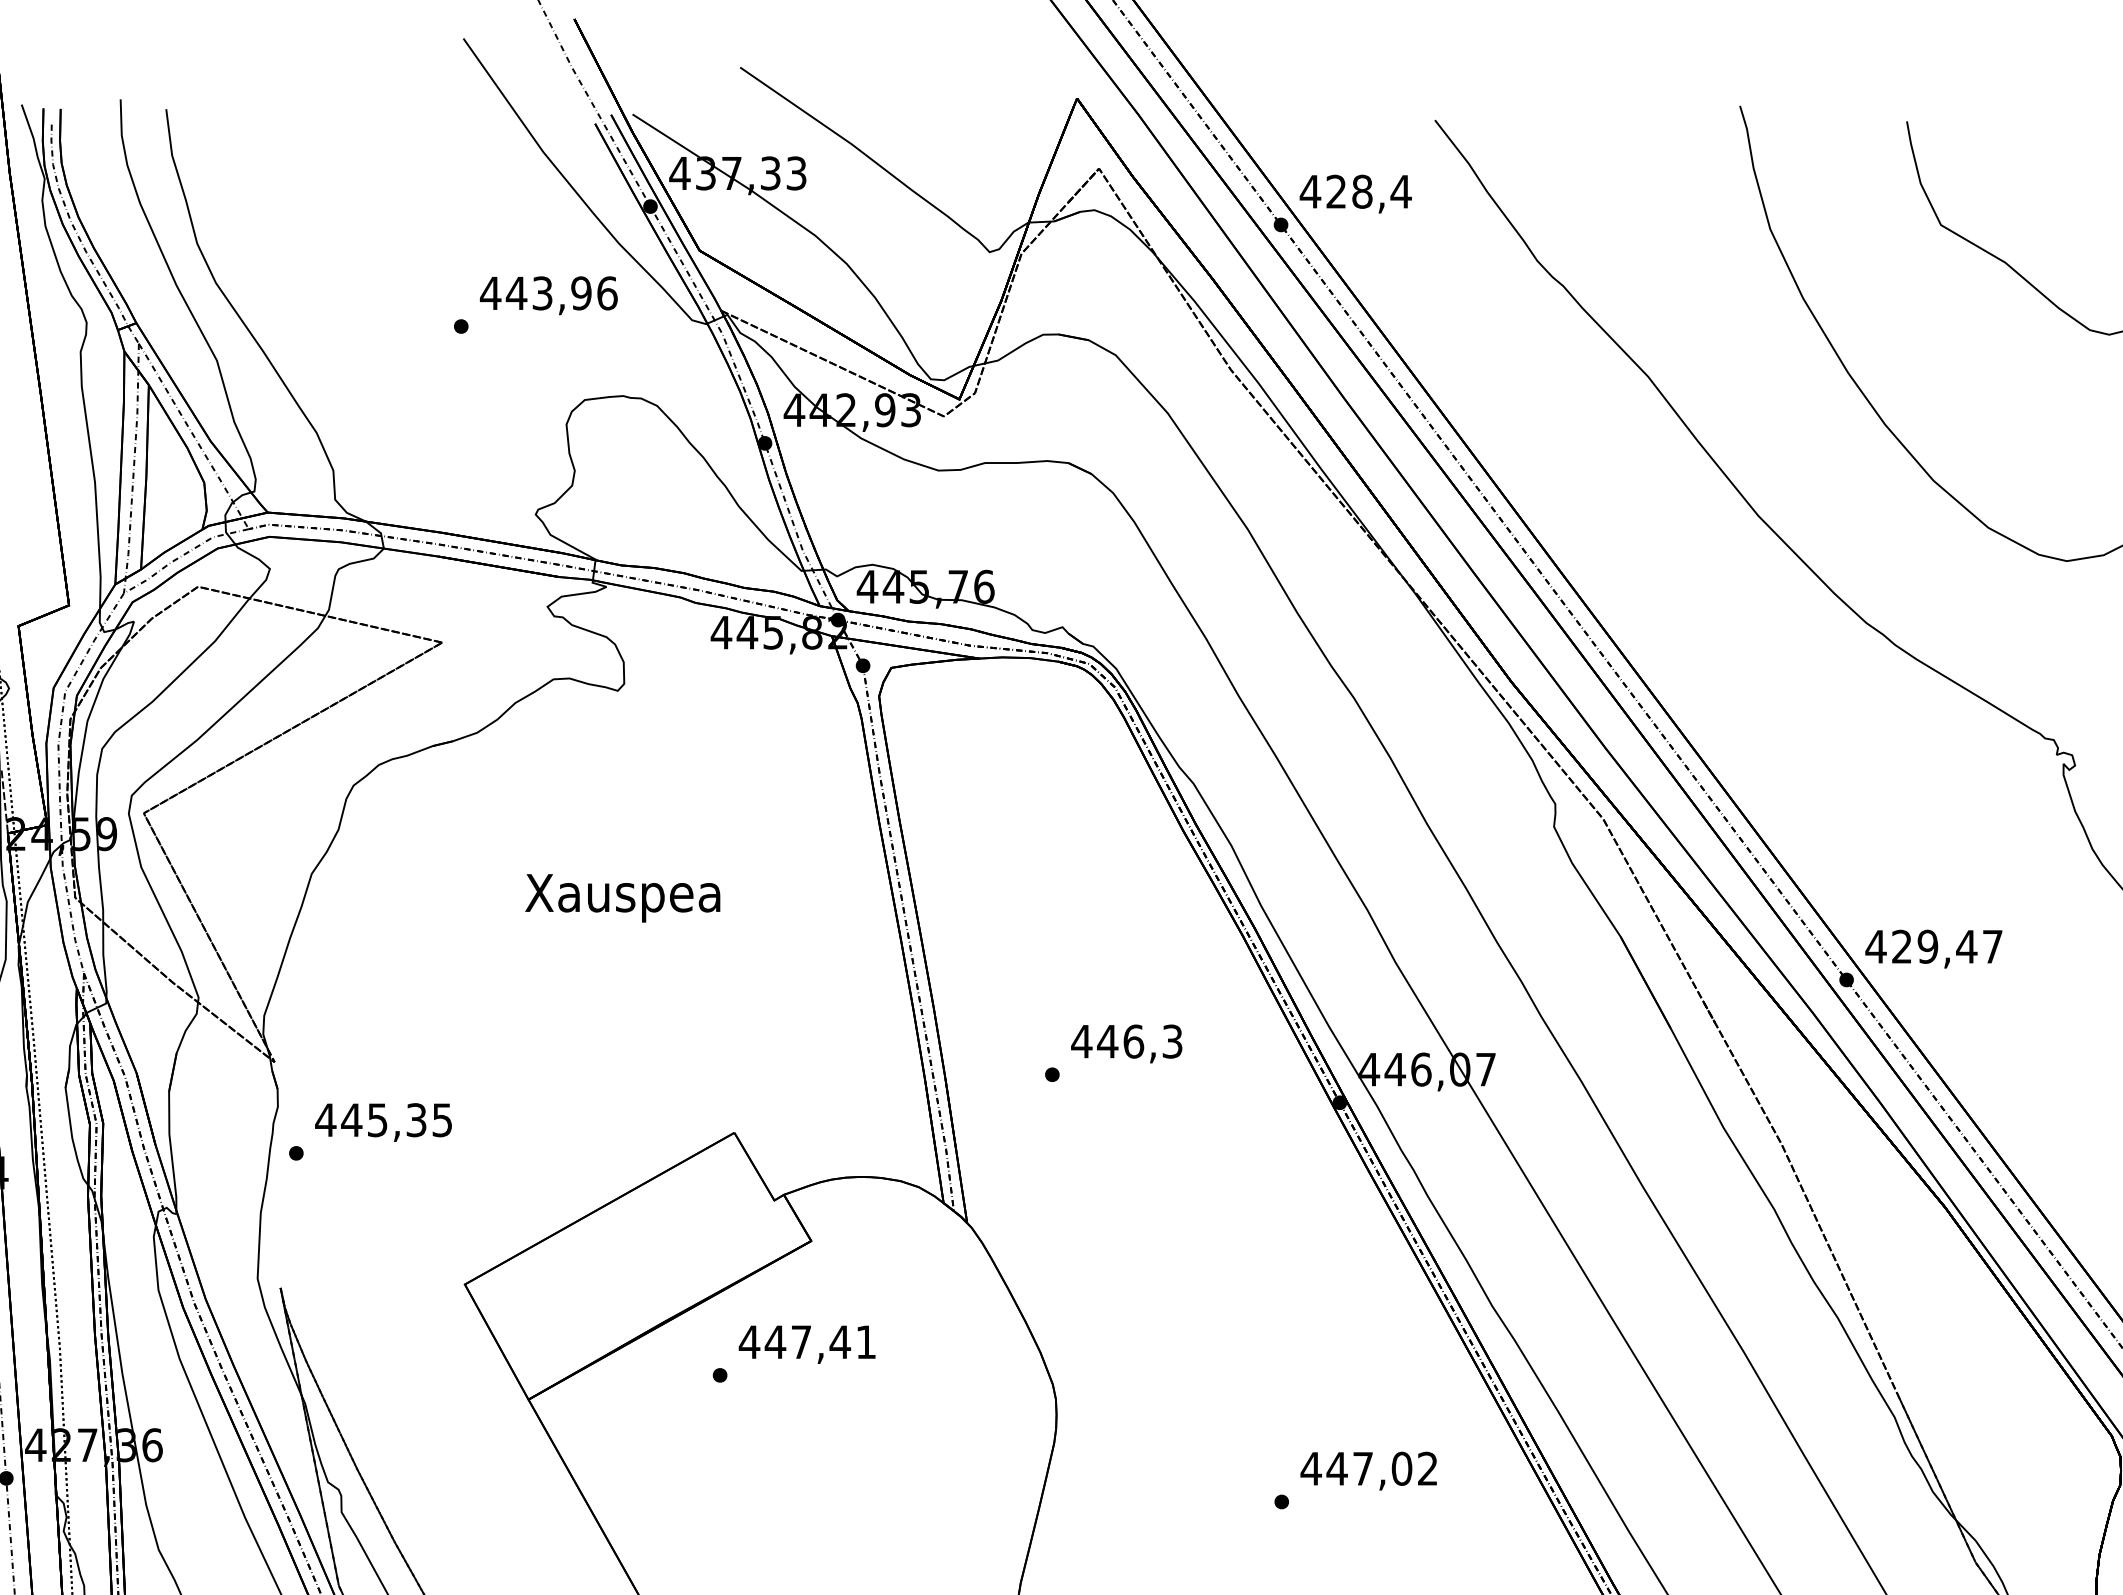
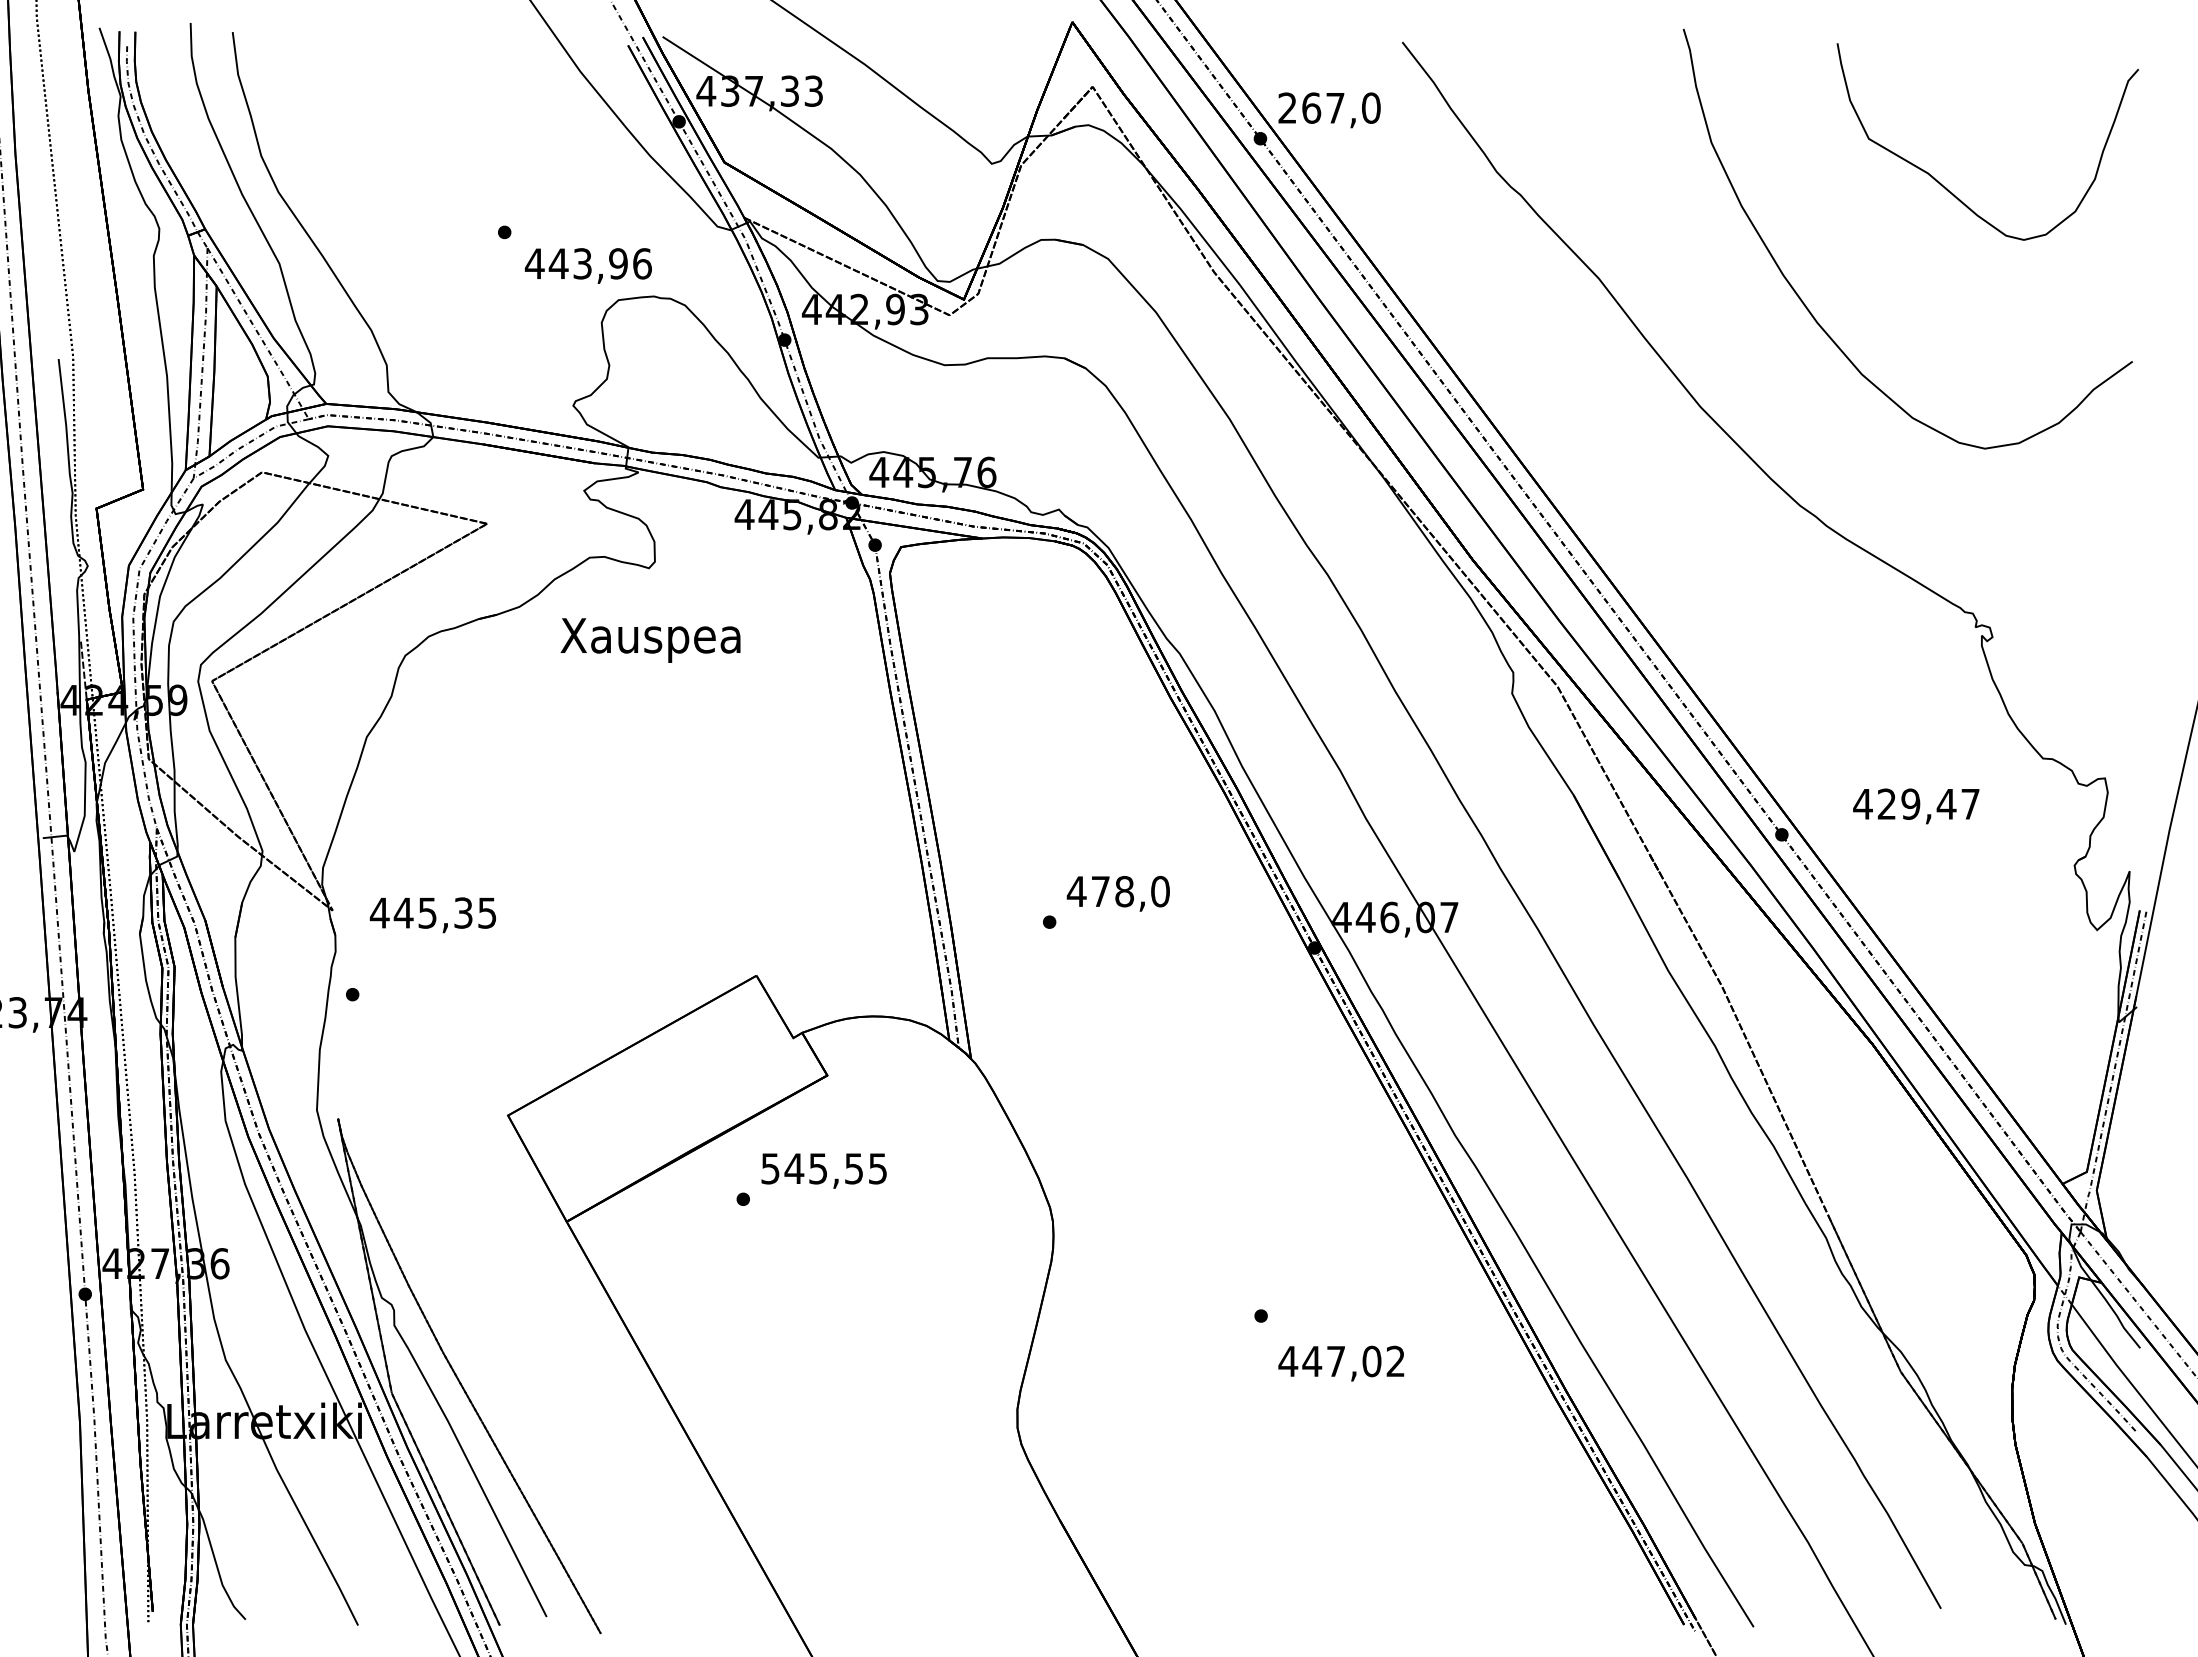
text: (1355, 191) -> (1329, 107), 428,4 -> 267,0
text: (547, 295) -> (587, 265), moved
text: (622, 898) -> (650, 640), moved
text: (1934, 949) -> (1916, 806), moved
text: (1139, 1041) -> (1129, 891), 446,3 -> 478,0
text: (382, 1122) -> (432, 915), moved
text: (807, 1341) -> (823, 1168), 447,41 -> 545,55
text: (1368, 1471) -> (1341, 1363), moved

